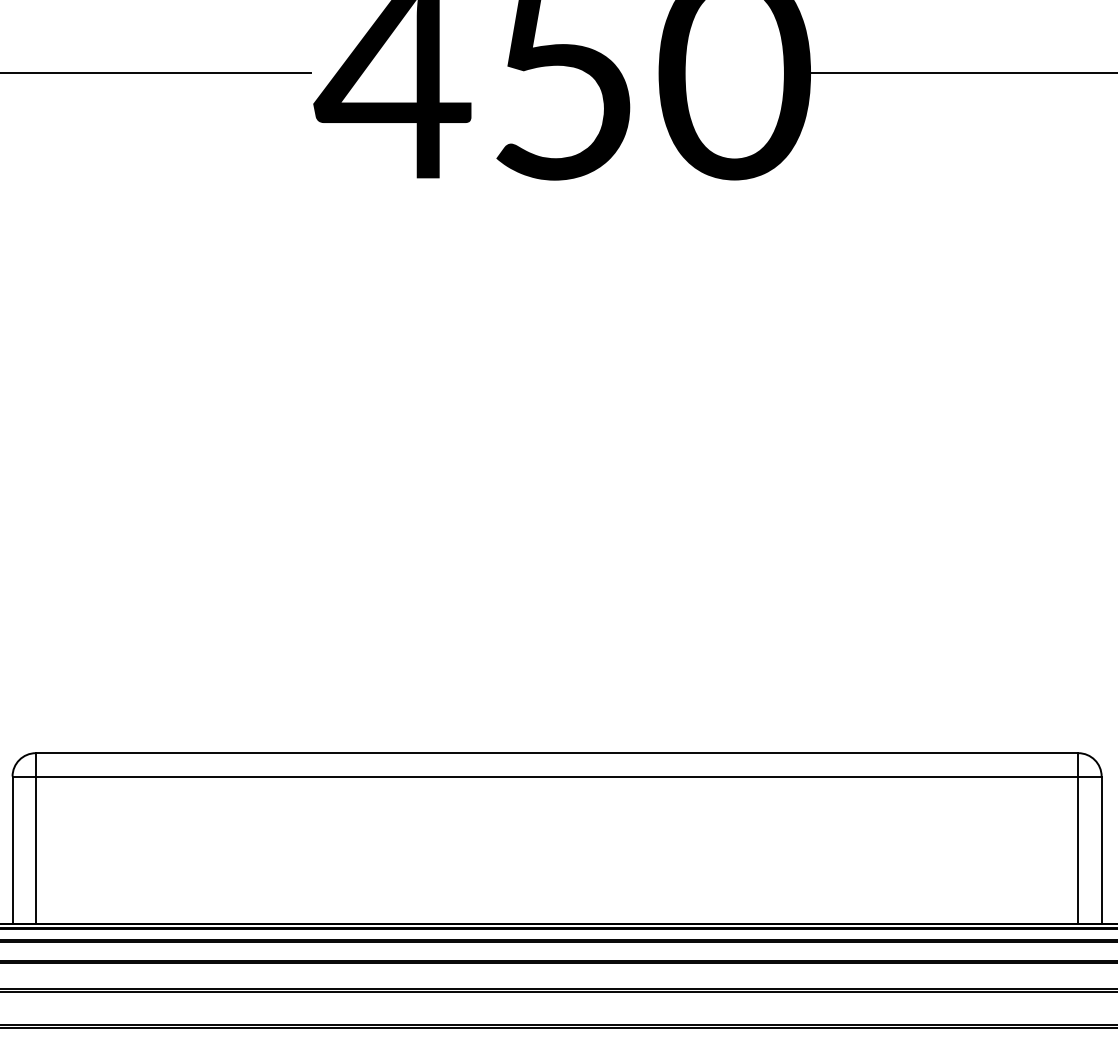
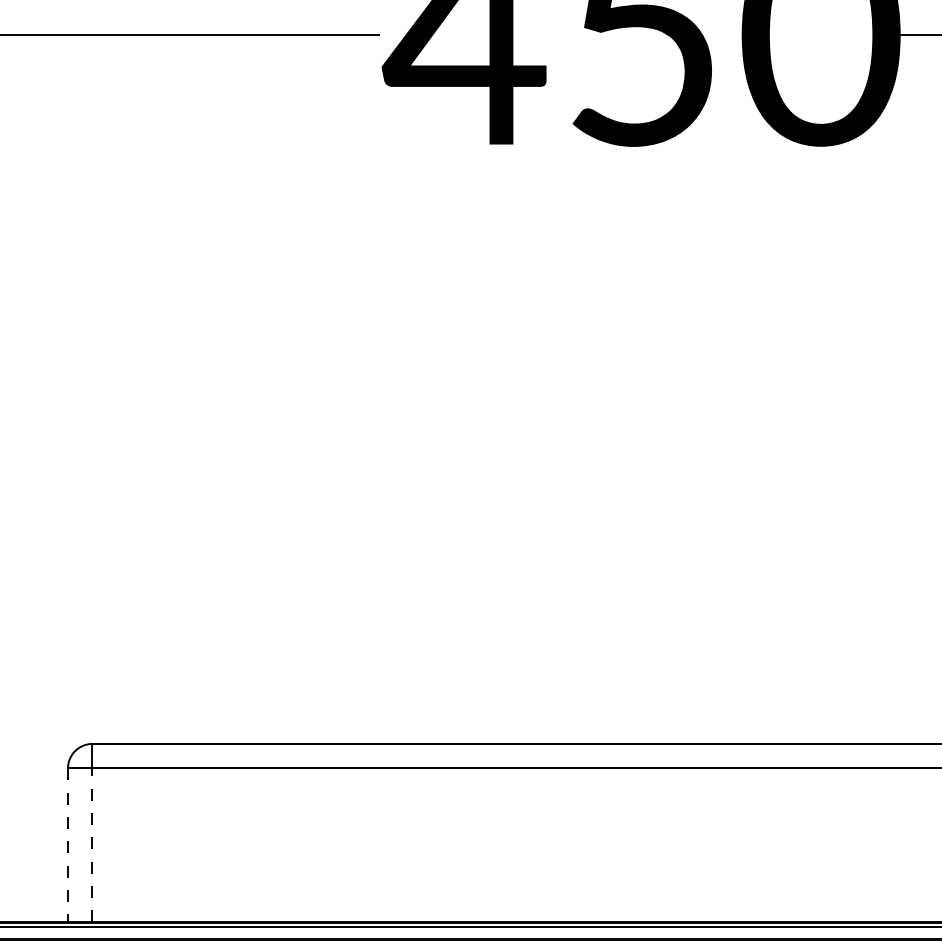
line: (12, 850) -> (67, 845), solid -> dashed
line: (35, 850) -> (91, 845), solid -> dashed

